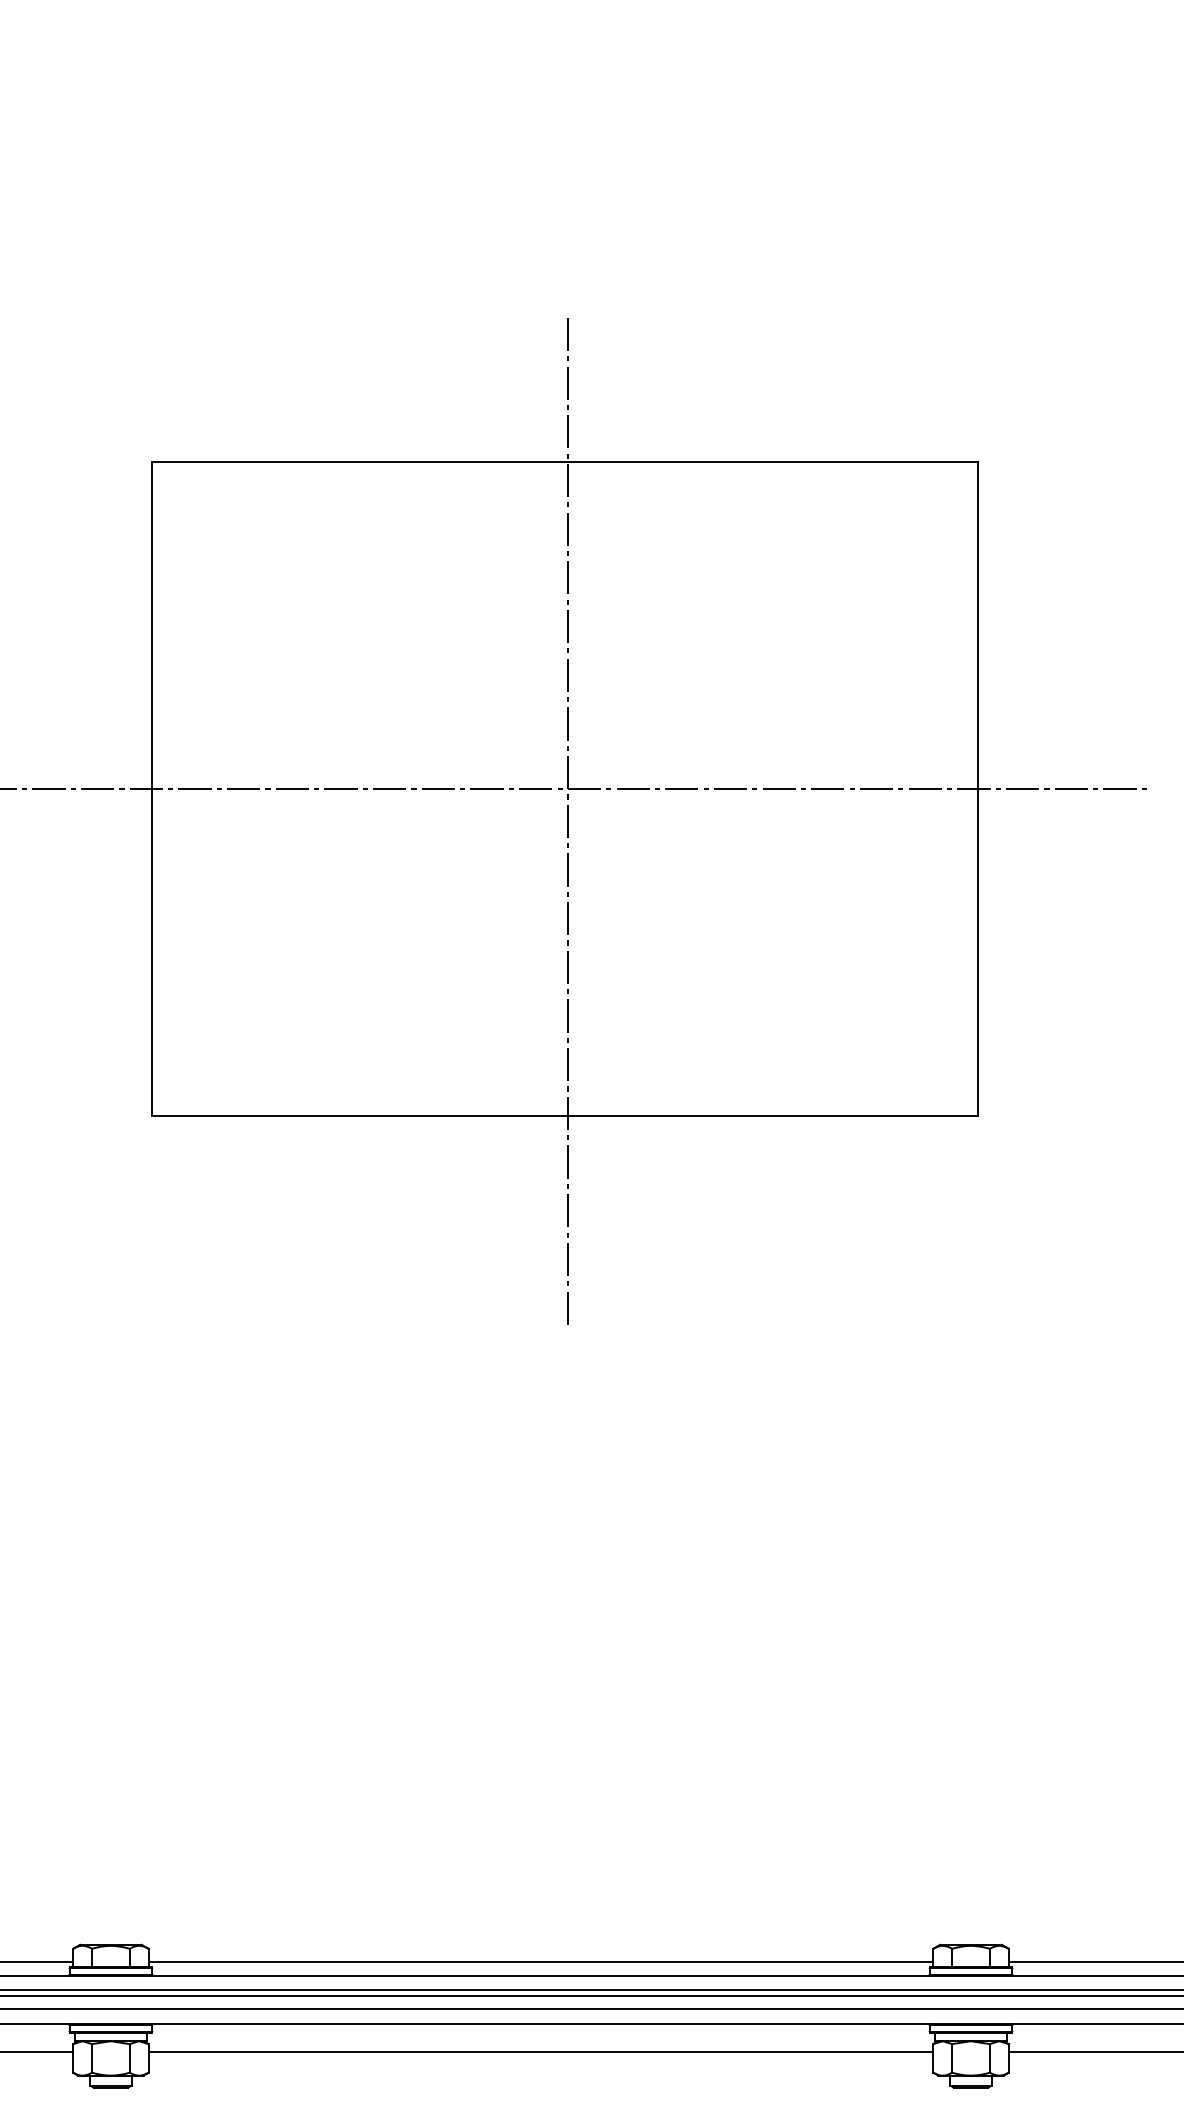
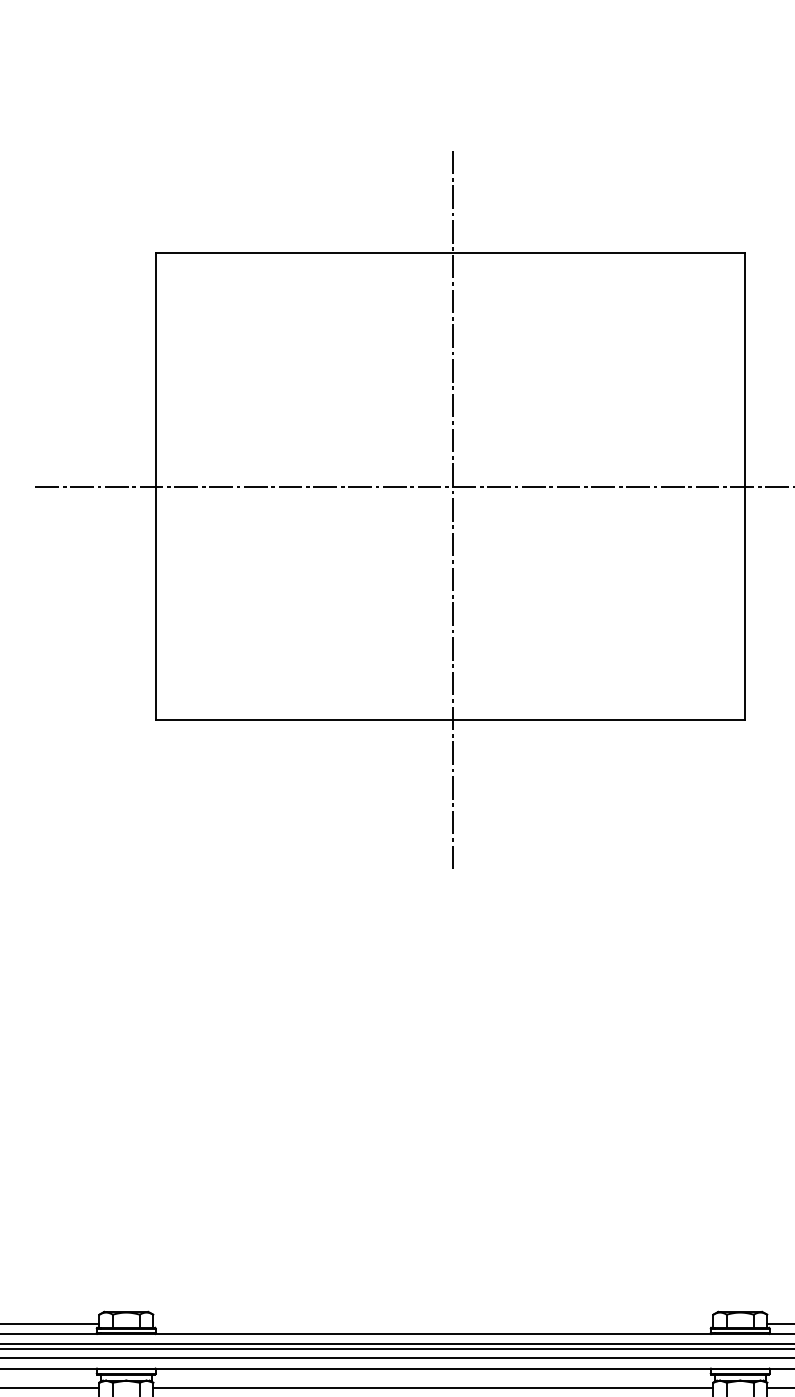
line: (540, 1962) -> (432, 1324), removed

